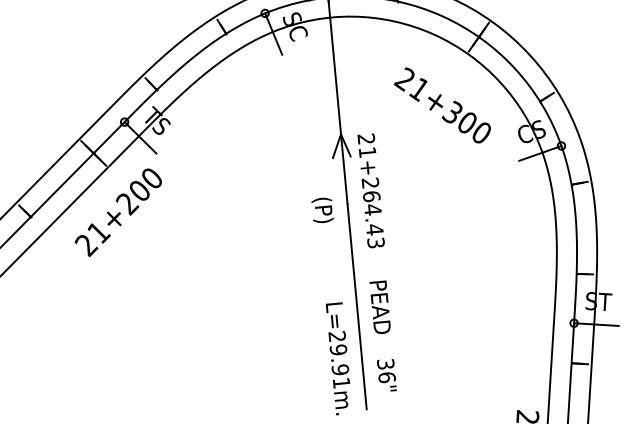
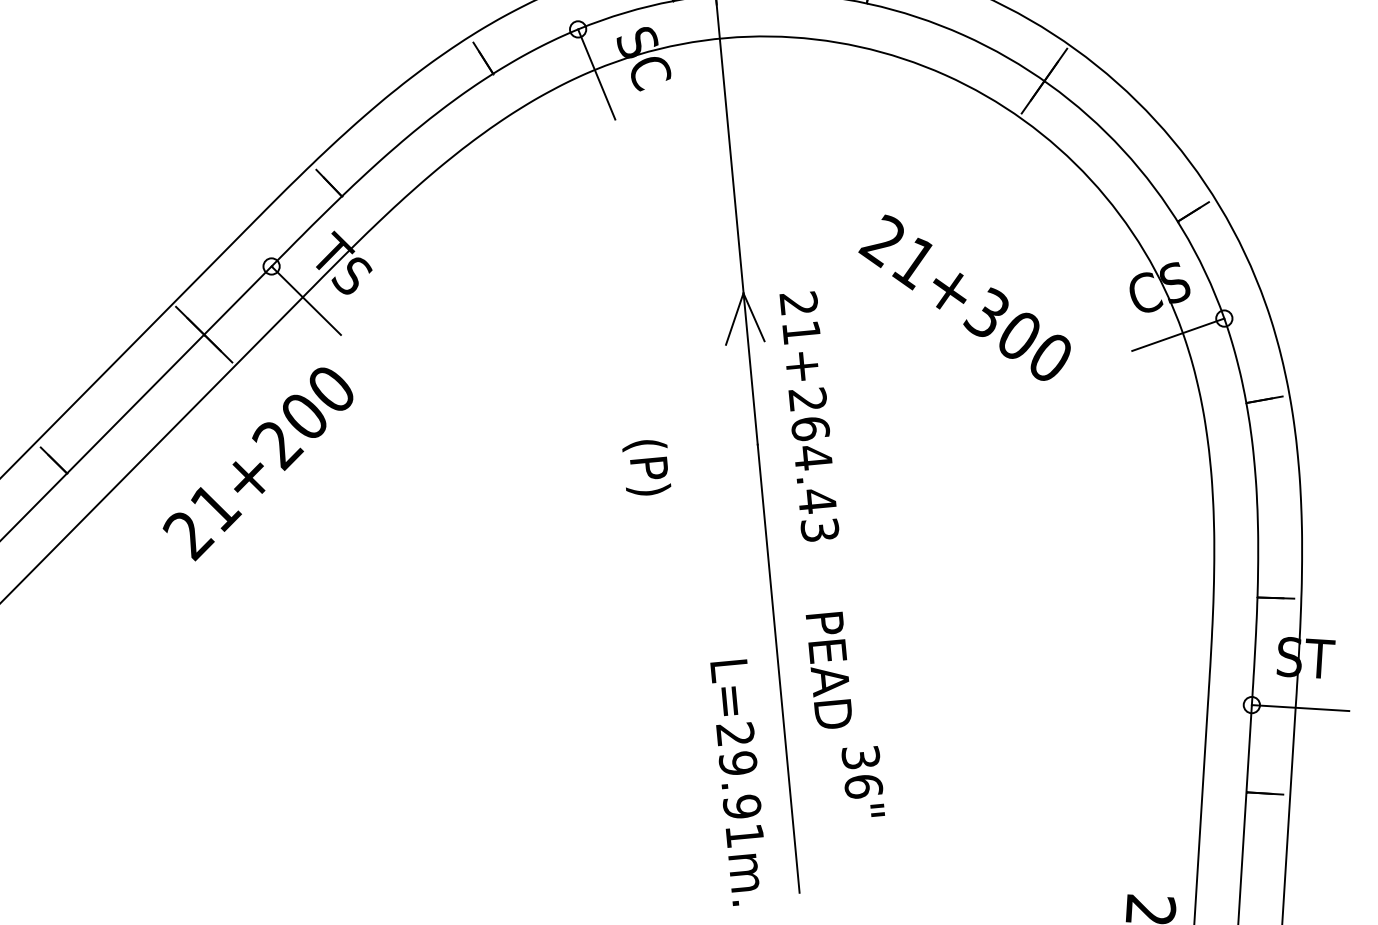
text: (441, 105) -> (962, 297), moved
text: (322, 210) -> (646, 467), moved
text: (386, 375) -> (862, 782), moved

